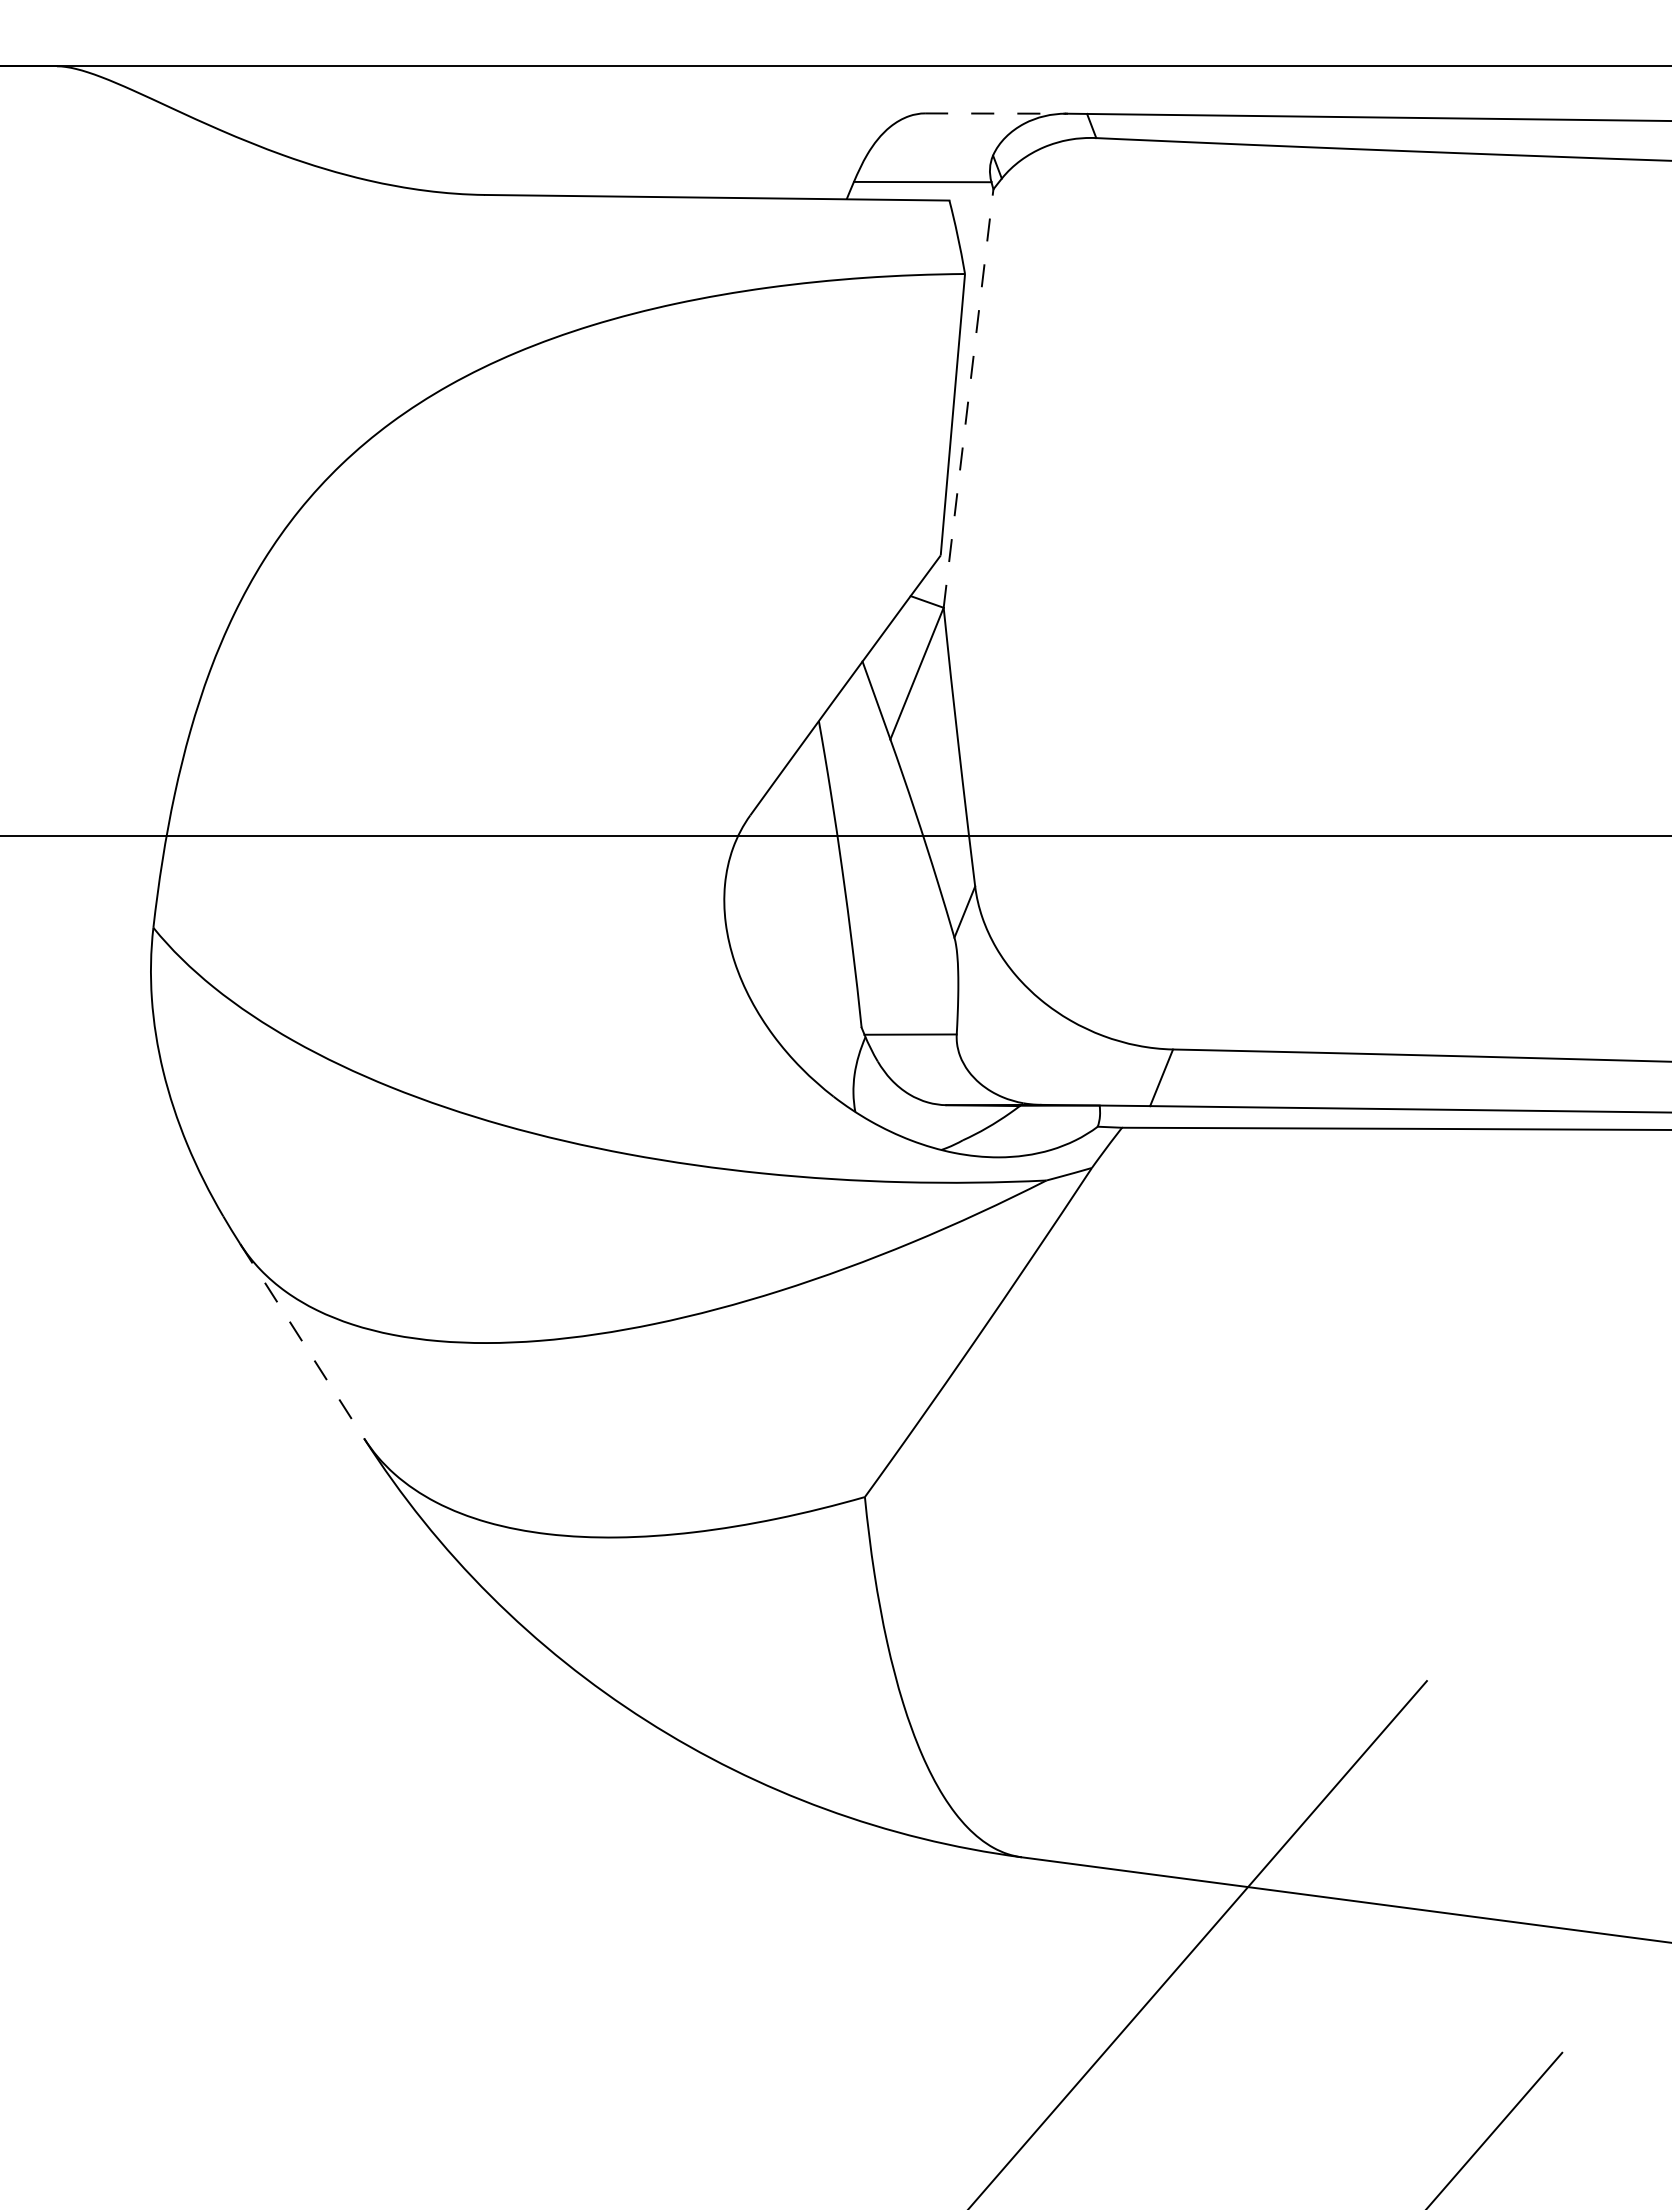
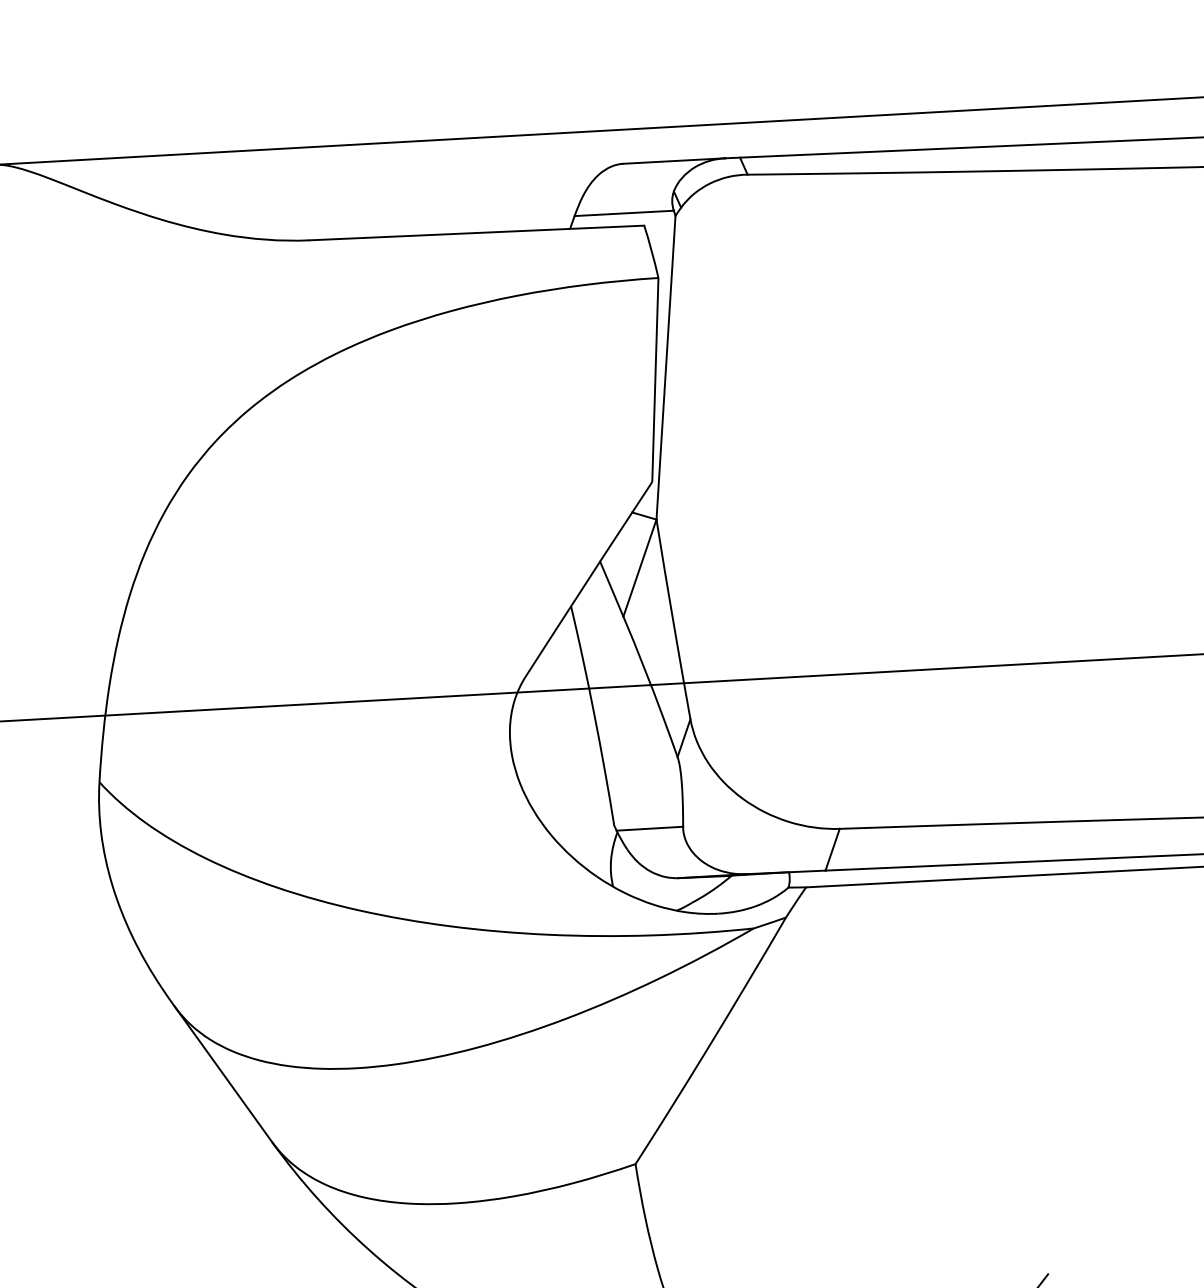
line: (995, 113) -> (673, 161), dashed -> solid
line: (968, 398) -> (665, 367), dashed -> solid
line: (302, 1341) -> (223, 1074), dashed -> solid

